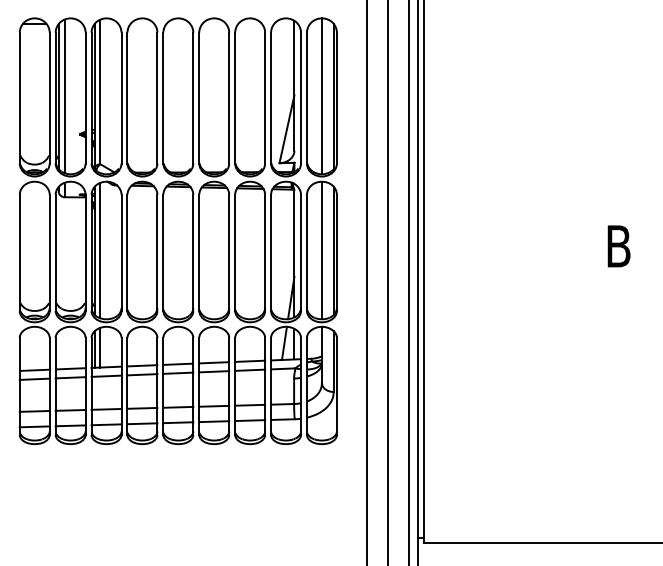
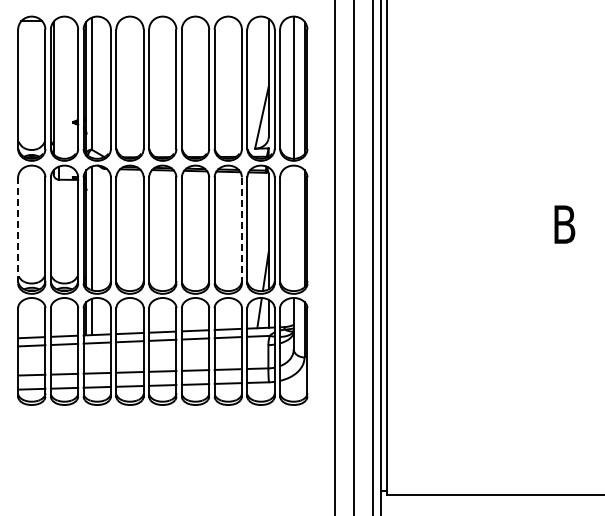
line: (65, 96) -> (59, 87), removed
line: (321, 250) -> (293, 228), removed
line: (264, 251) -> (241, 229), solid -> dashed
line: (20, 252) -> (18, 230), solid -> dashed

